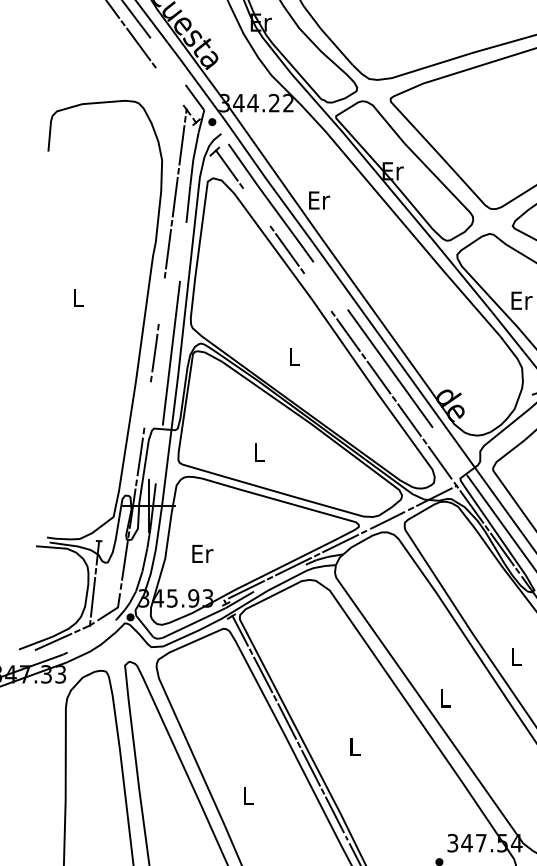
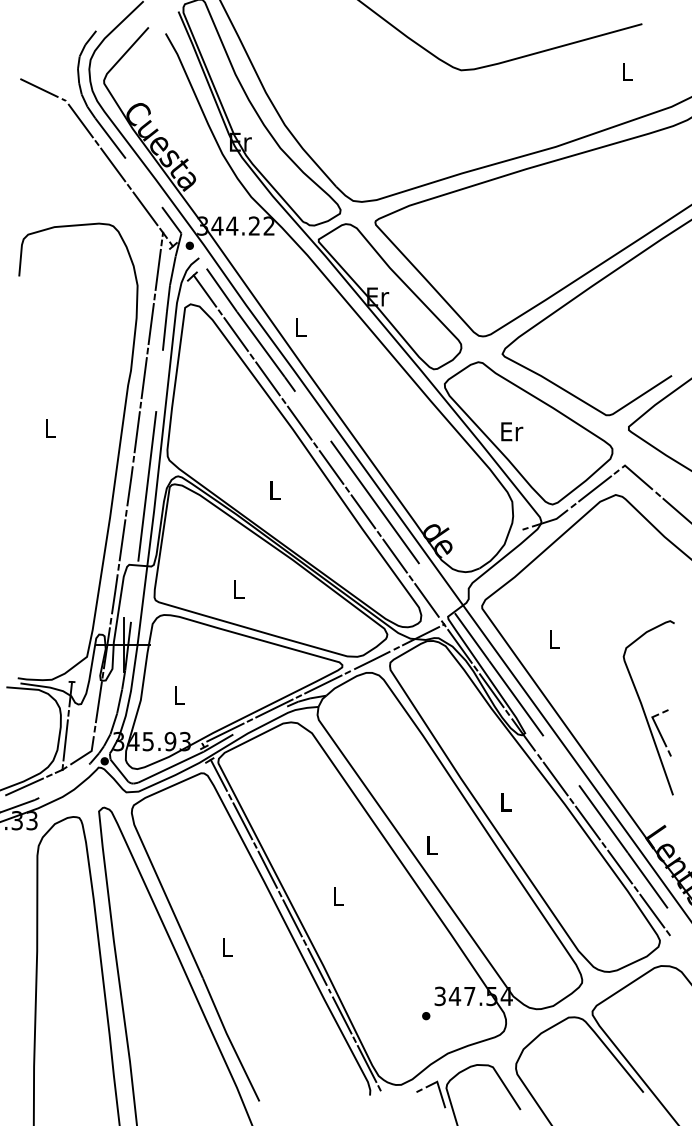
line: (169, 86) -> (145, 208), added
text: (319, 200) -> (301, 327), Er -> L
line: (256, 207) -> (235, 334), added
line: (317, 291) -> (299, 422), added
line: (161, 301) -> (136, 432), added
line: (147, 405) -> (122, 540), added
text: (202, 553) -> (179, 694), Er -> L

